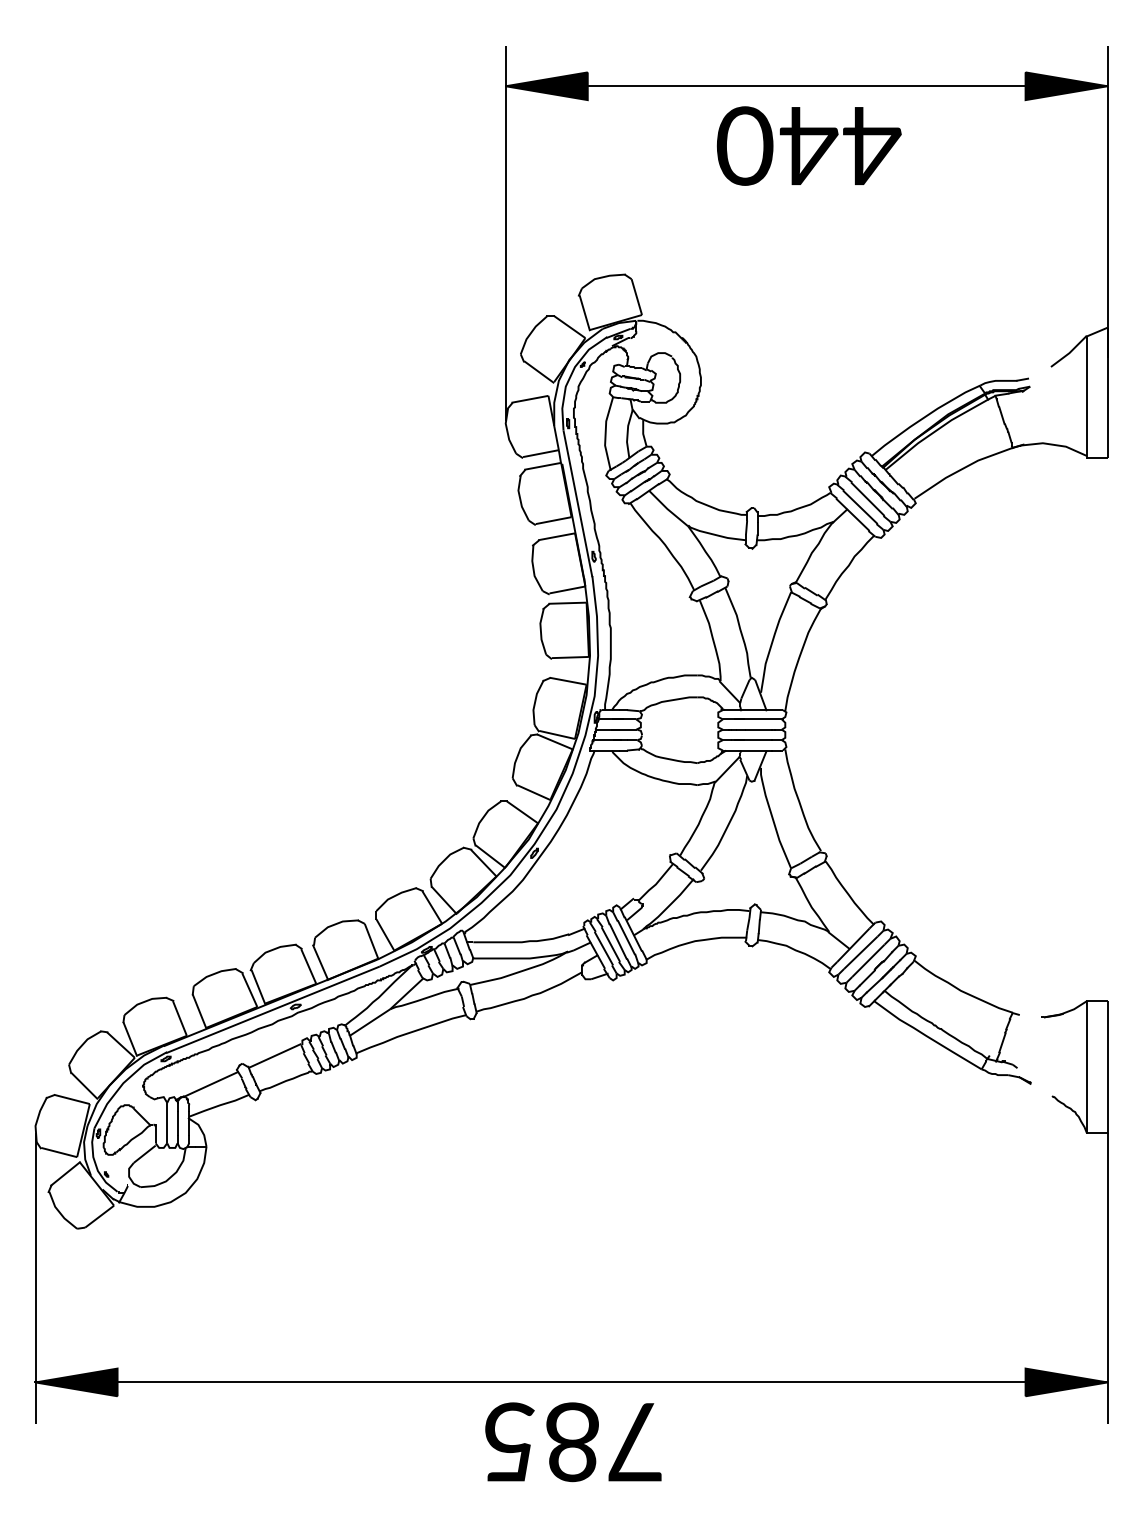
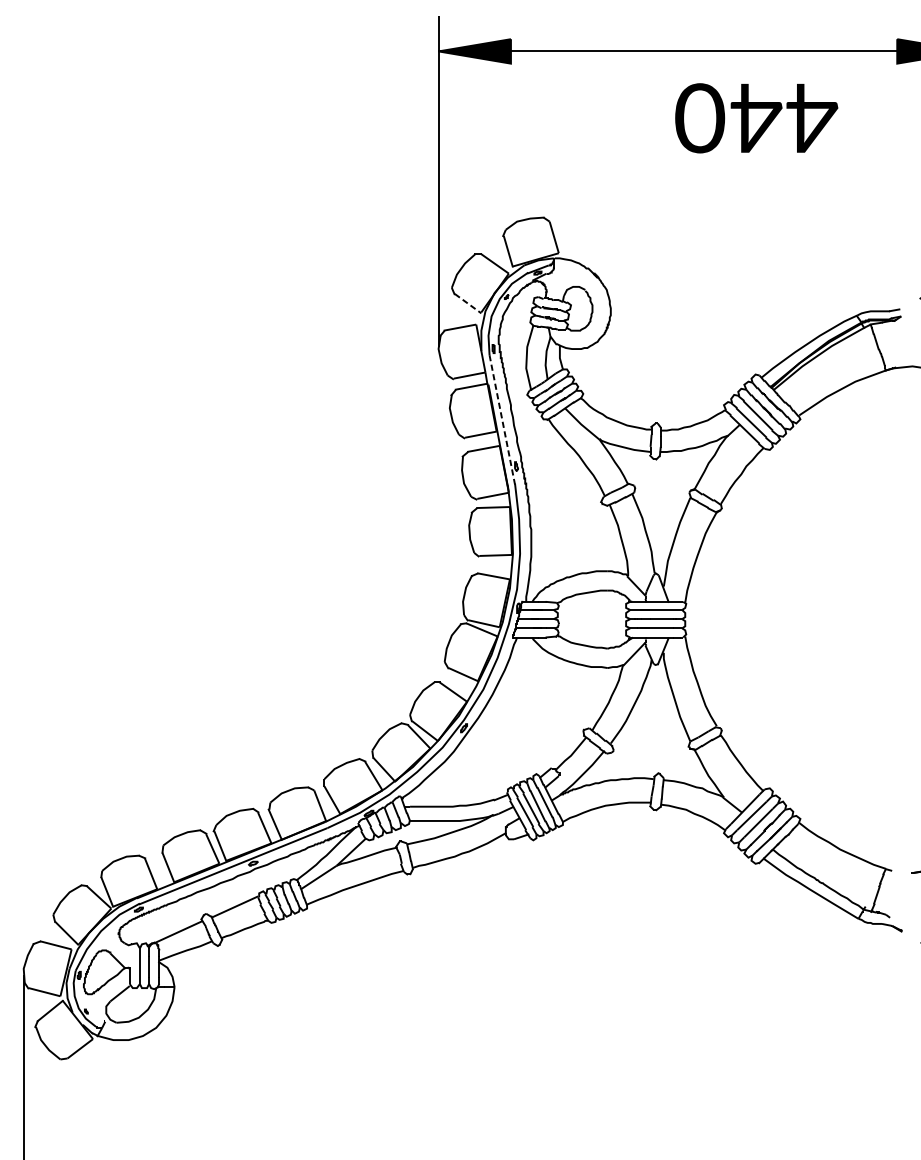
text: (809, 145) -> (756, 117), moved
line: (539, 372) -> (468, 303), solid -> dashed
line: (577, 503) -> (501, 419), solid -> dashed

